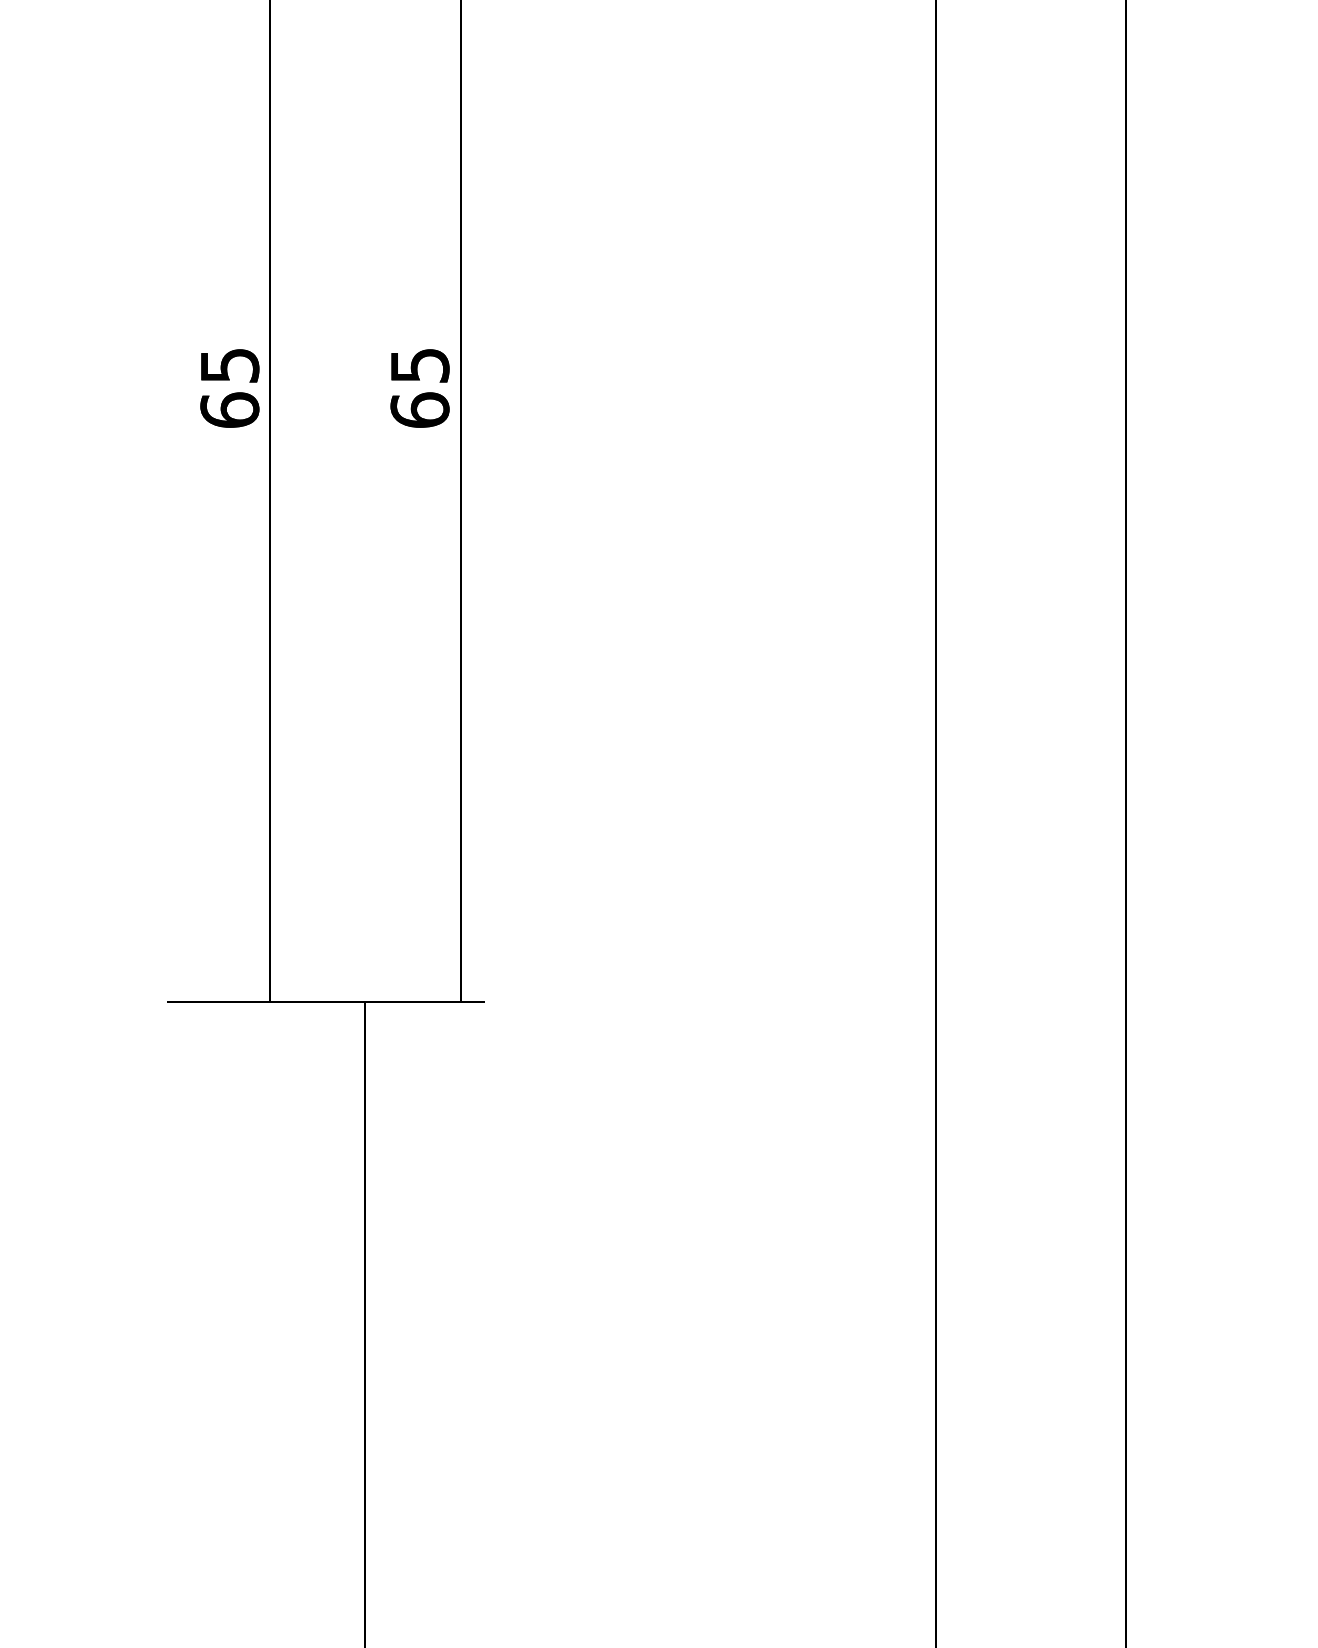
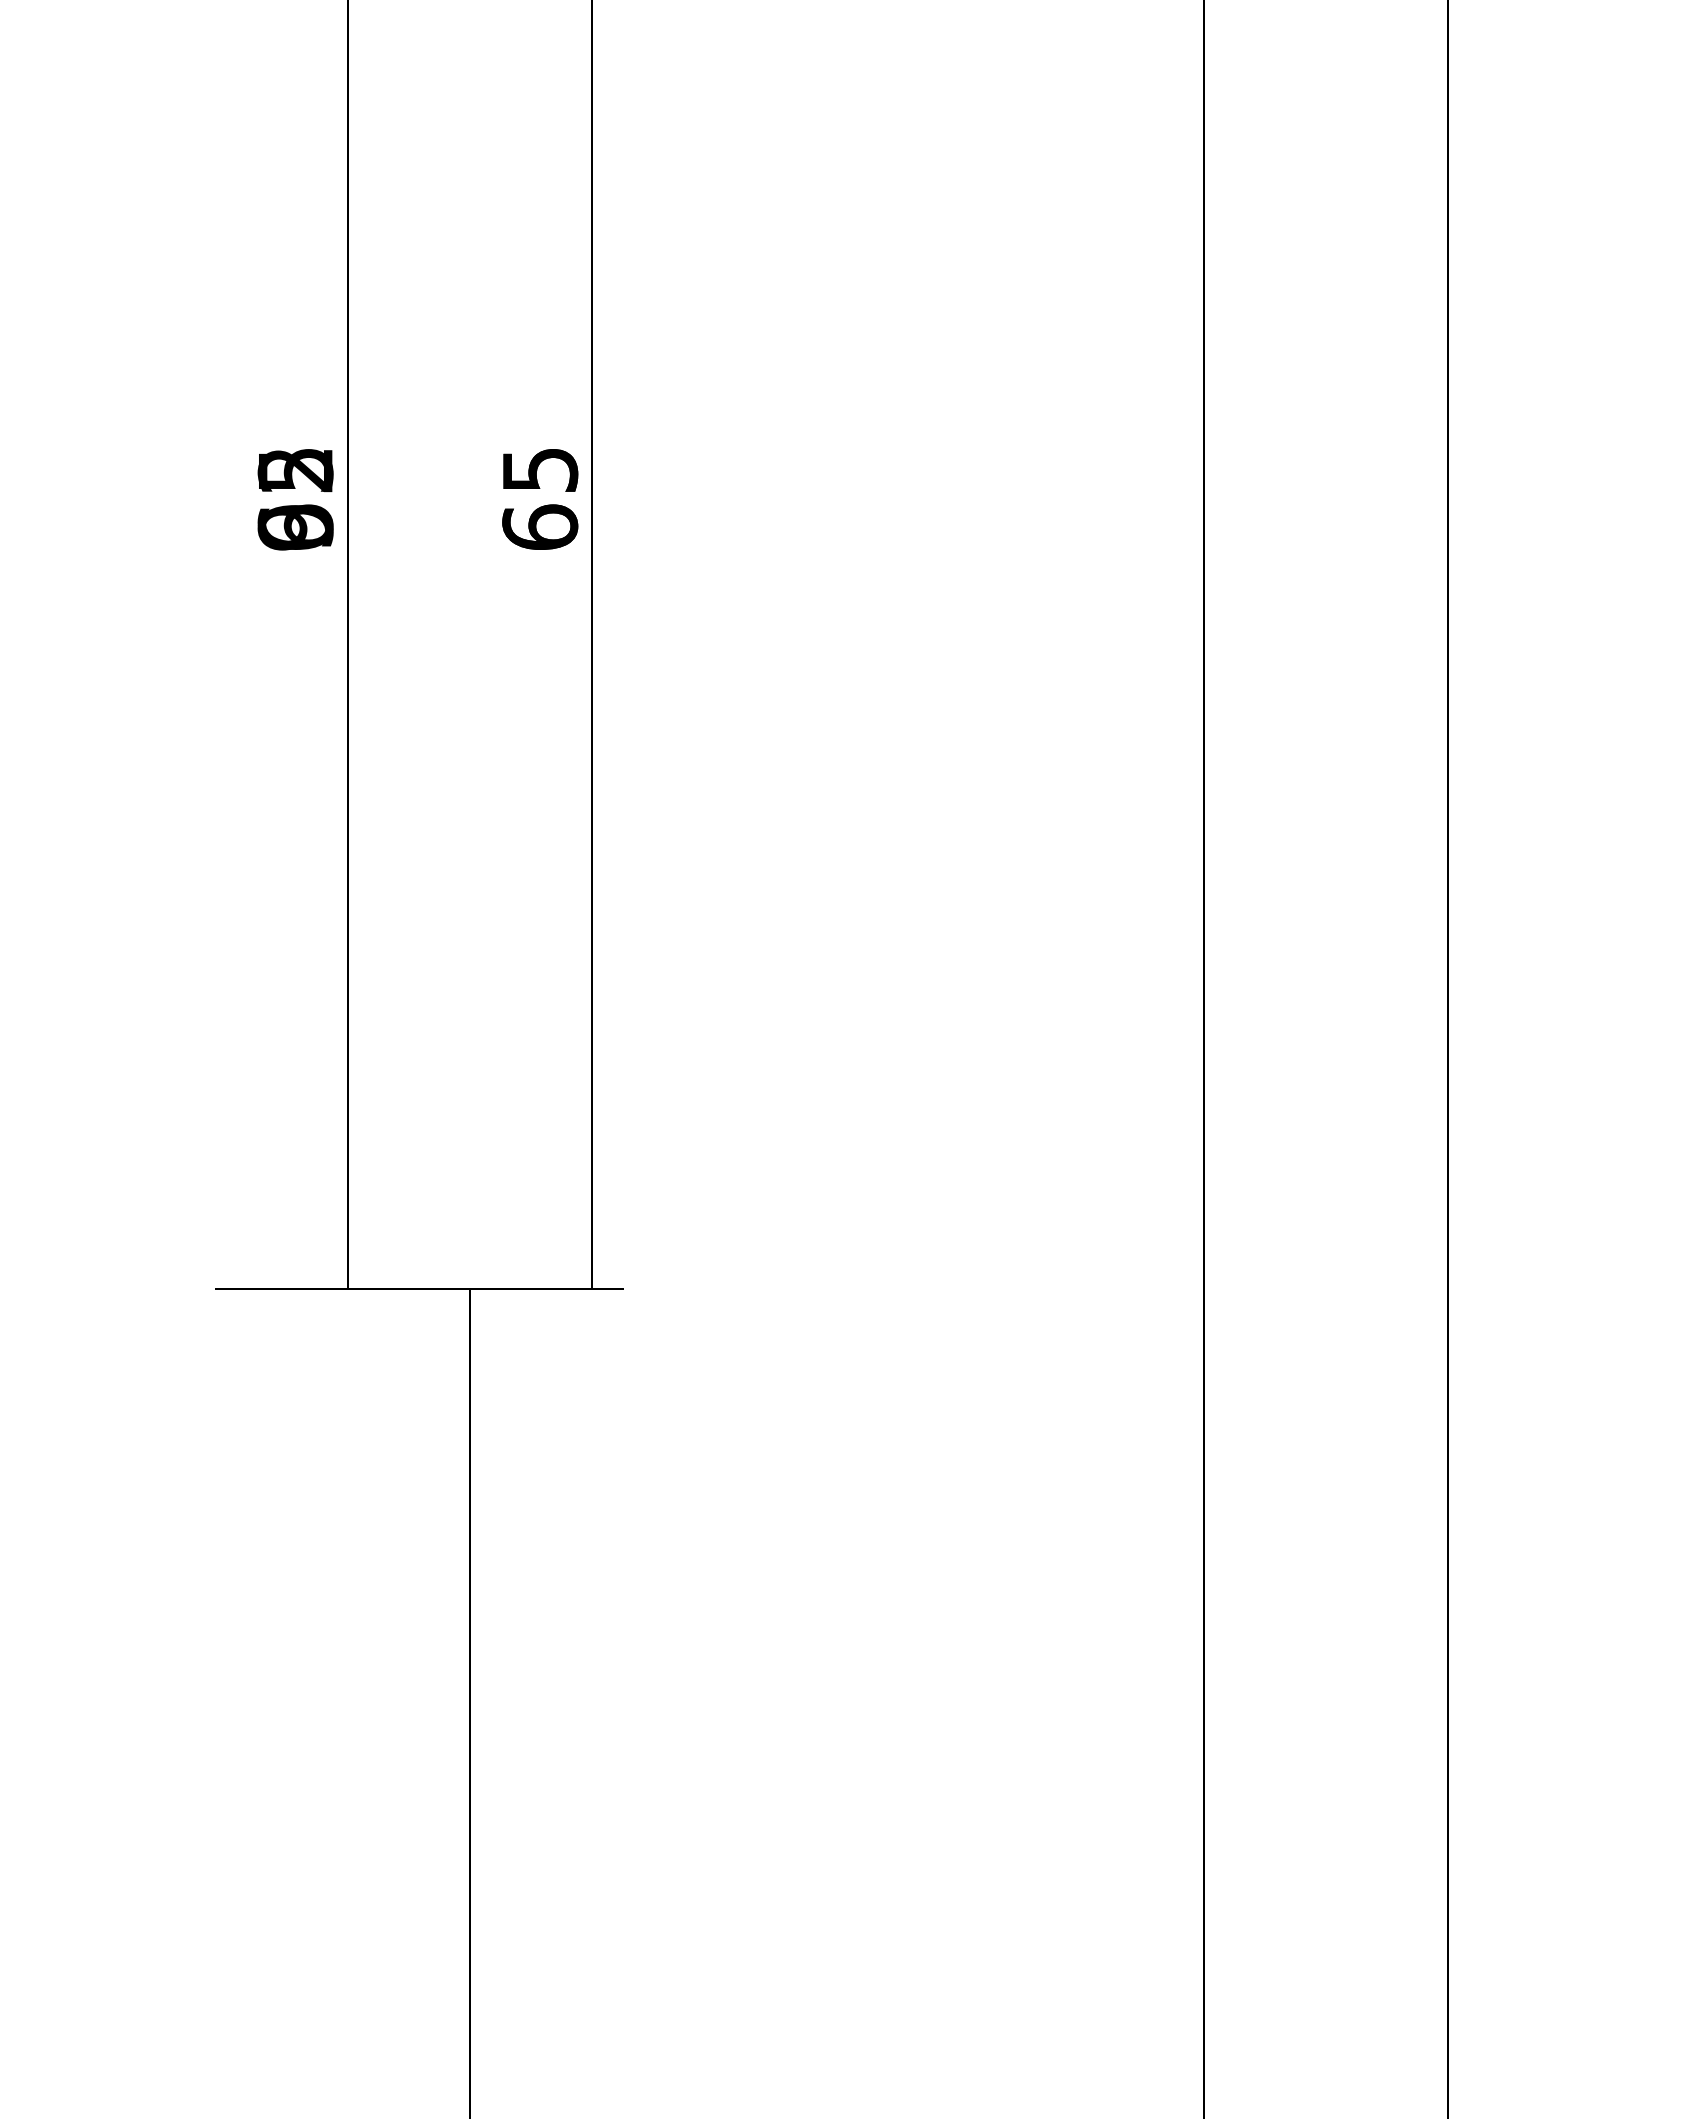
text: (229, 388) -> (295, 499), 65 -> 92

